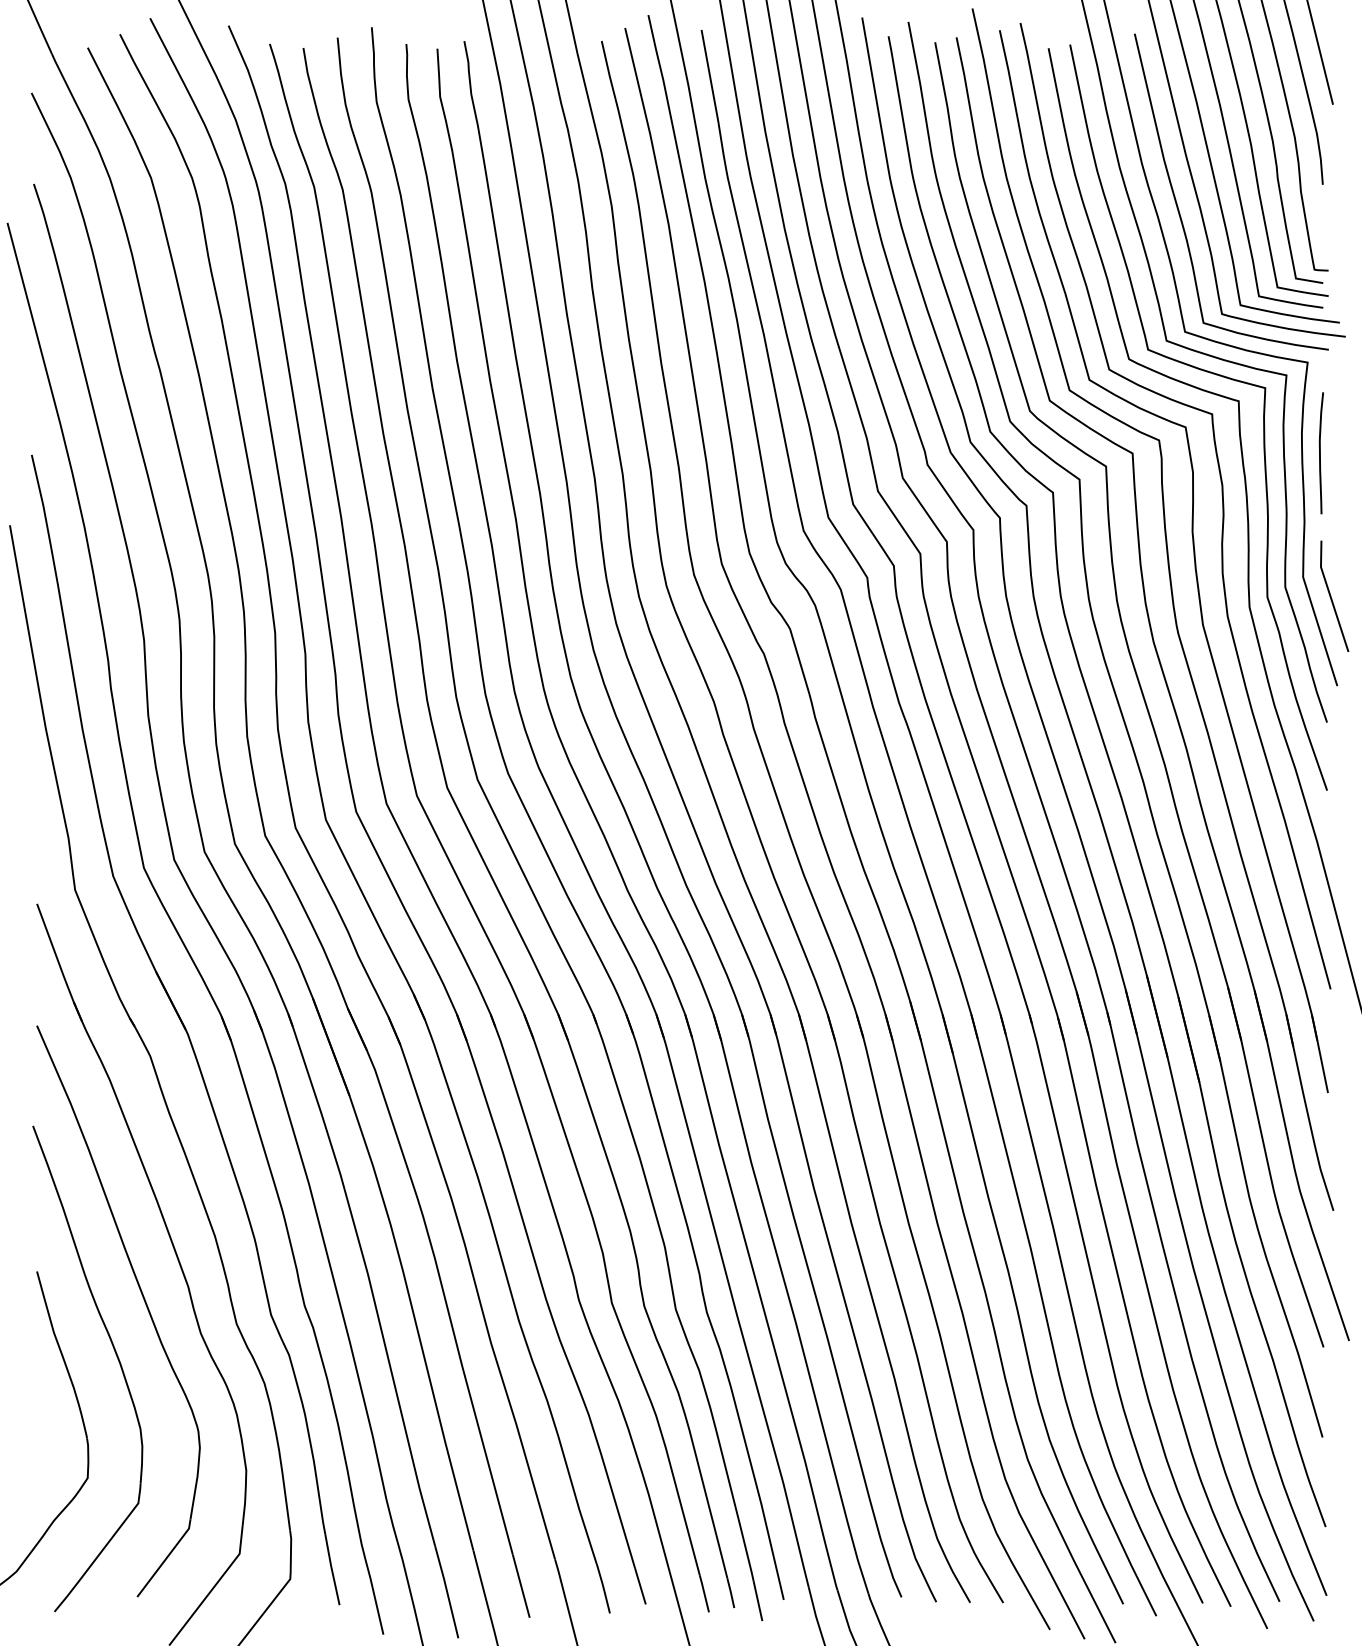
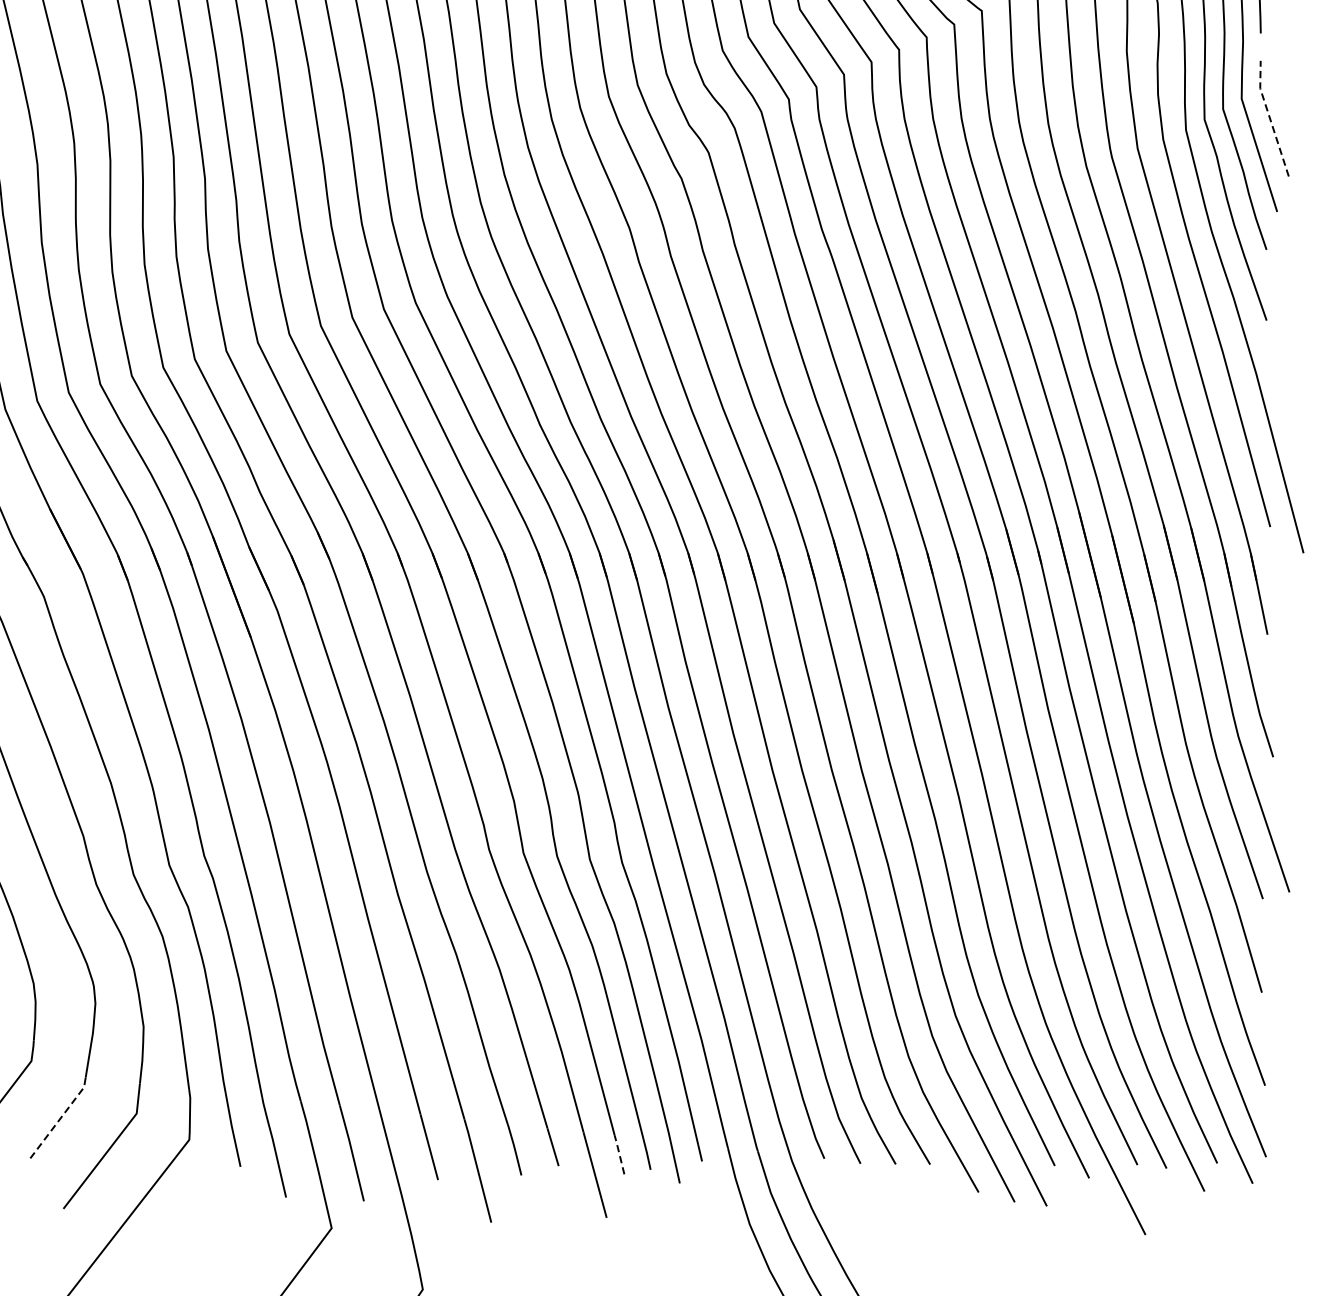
line: (1330, 595) -> (1270, 117), solid -> dashed
line: (166, 1558) -> (60, 1118), solid -> dashed
line: (704, 1593) -> (619, 1154), solid -> dashed

